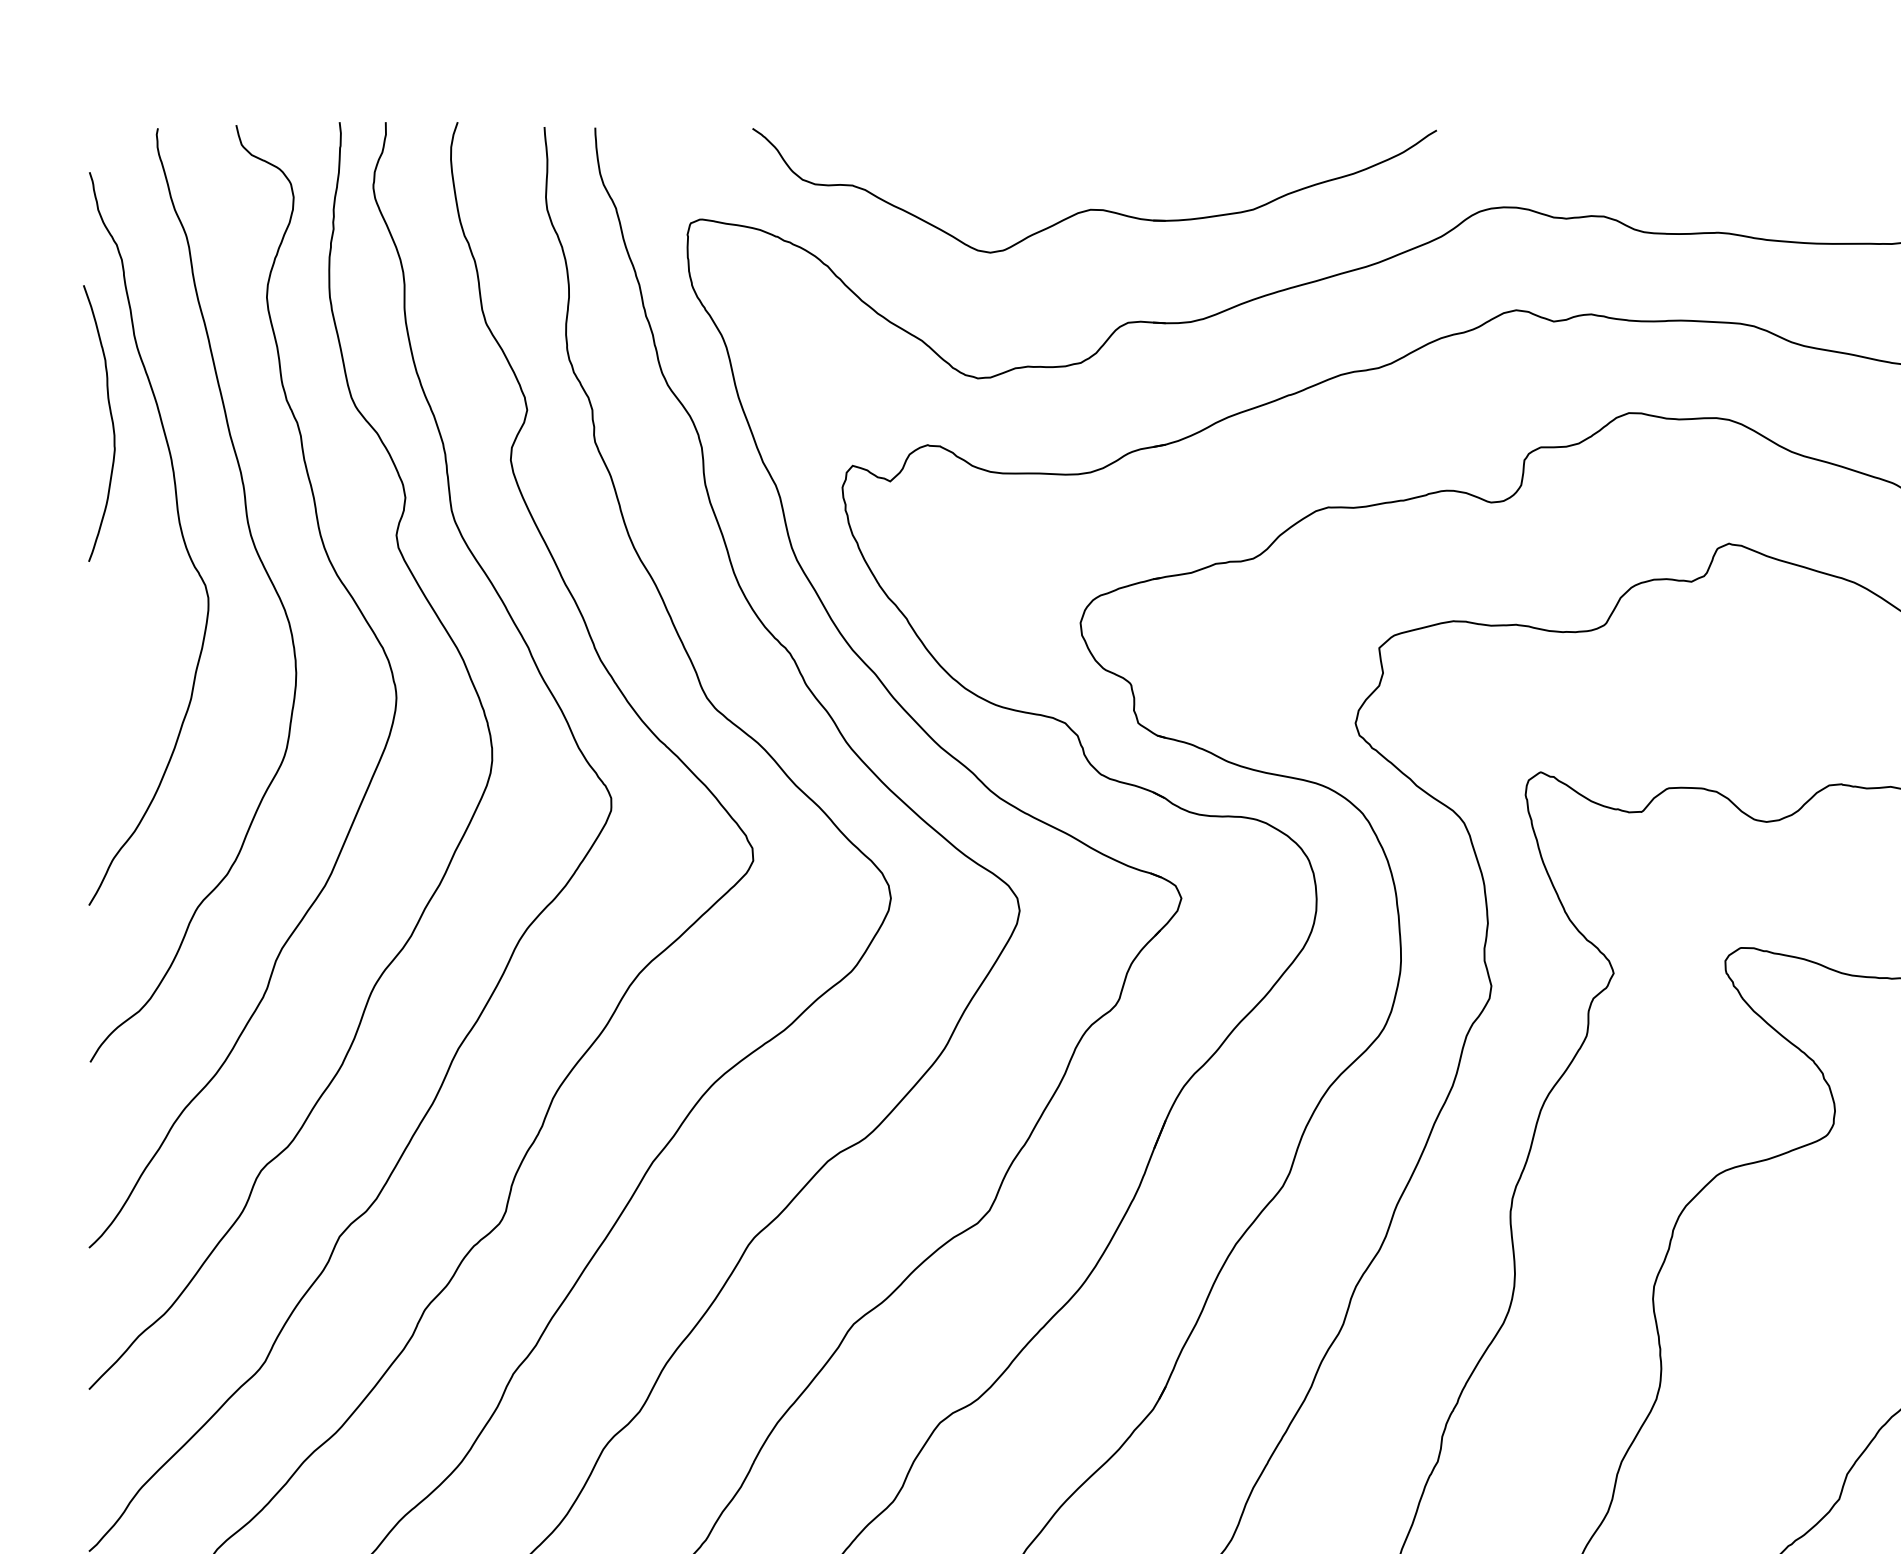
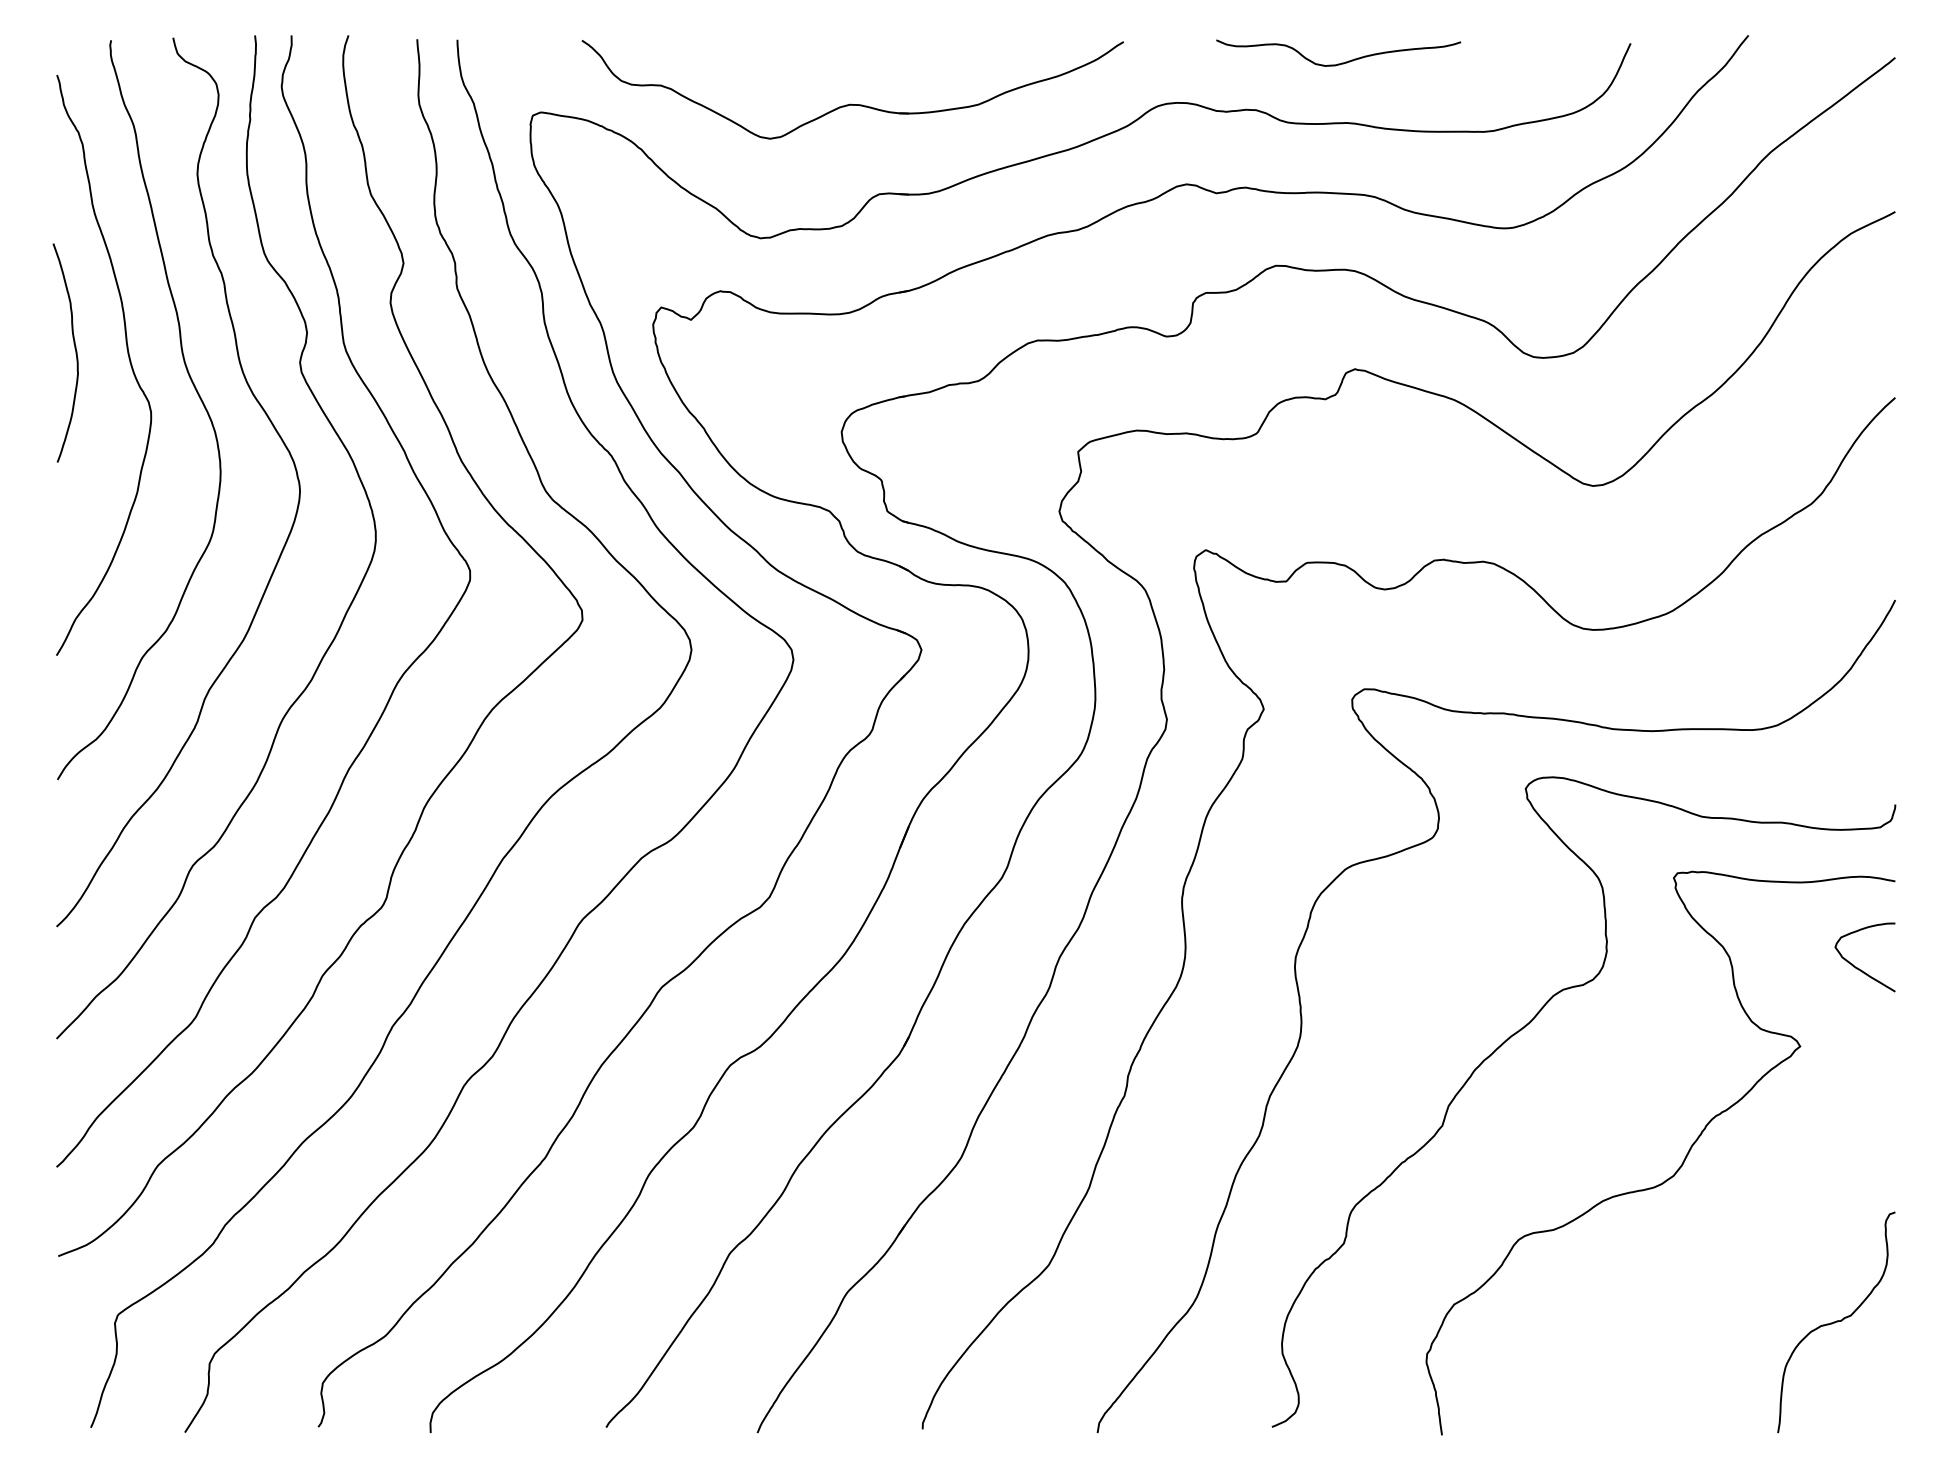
curve: (1711, 156) -> (1341, 62), added
curve: (110, 417) -> (74, 348), moved

